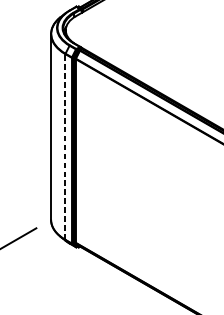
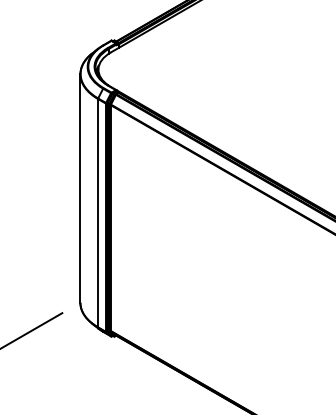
line: (65, 146) -> (98, 212), dashed -> solid

